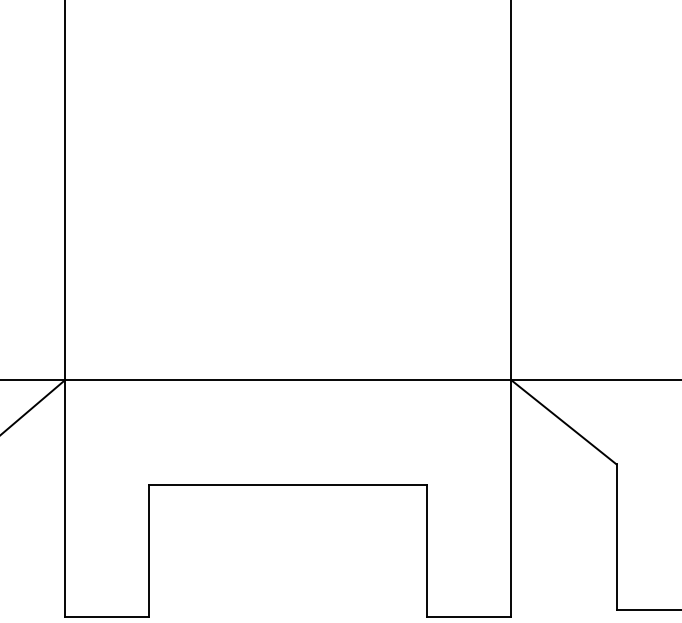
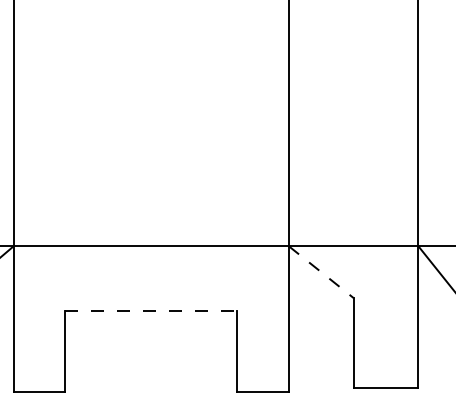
line: (564, 422) -> (321, 272), solid -> dashed
line: (288, 486) -> (151, 311), solid -> dashed

